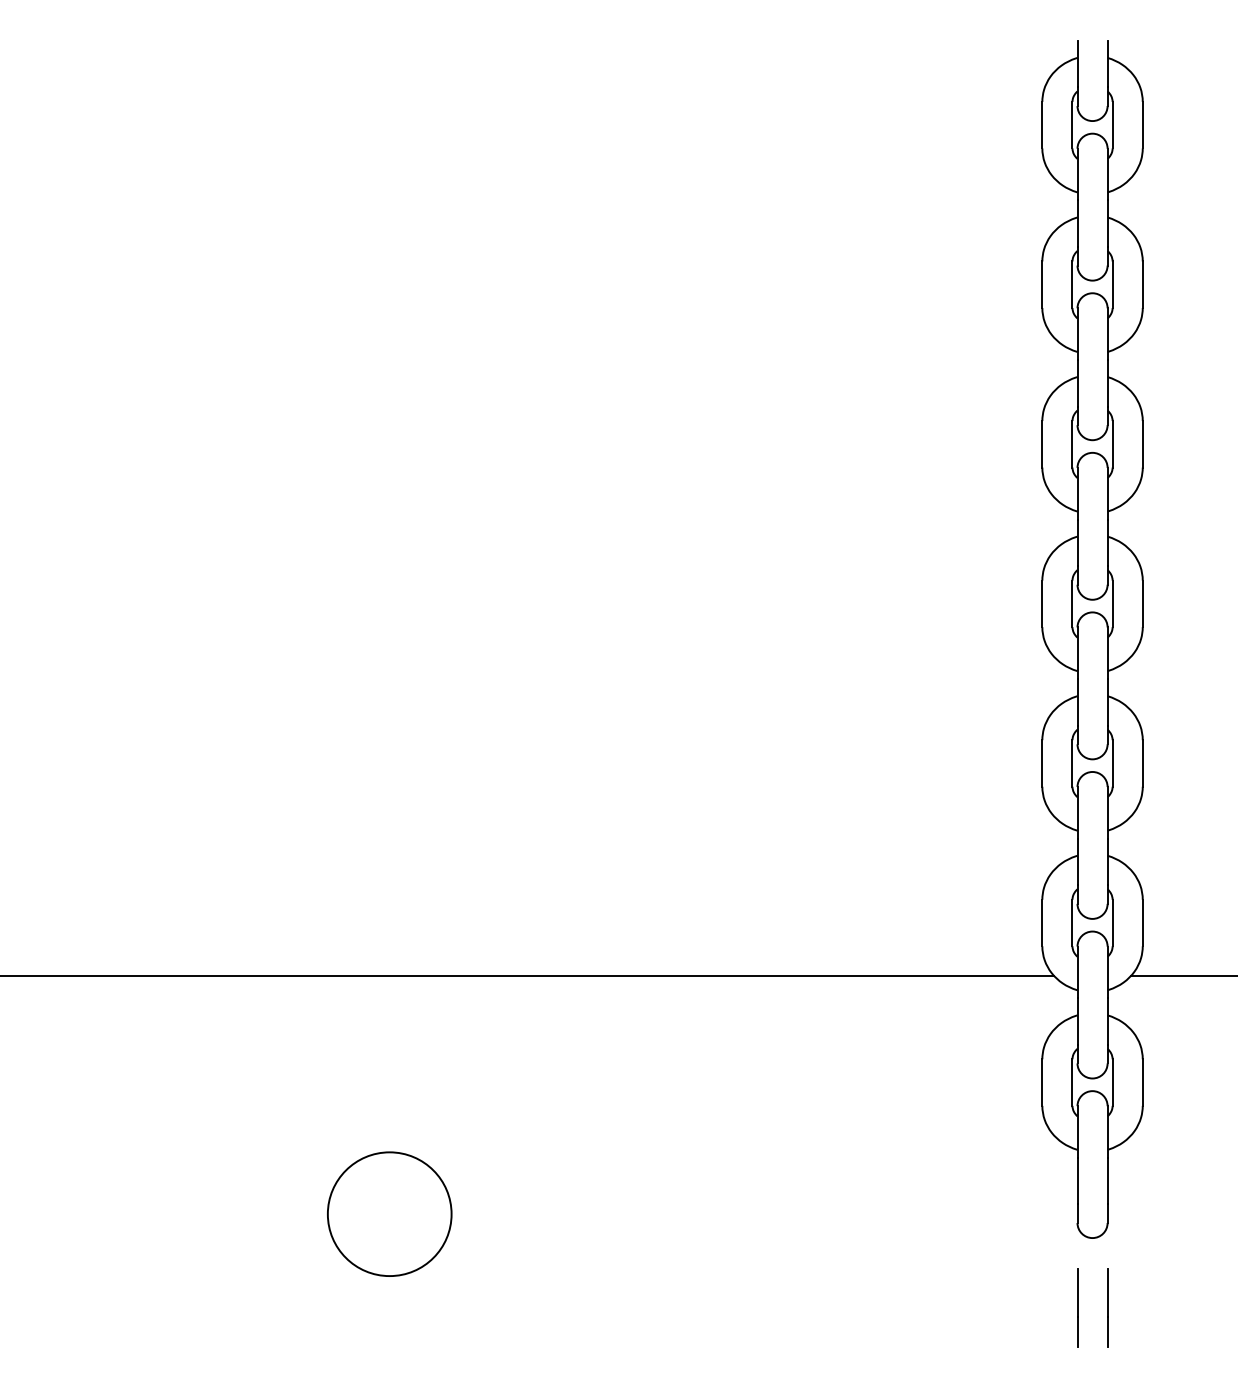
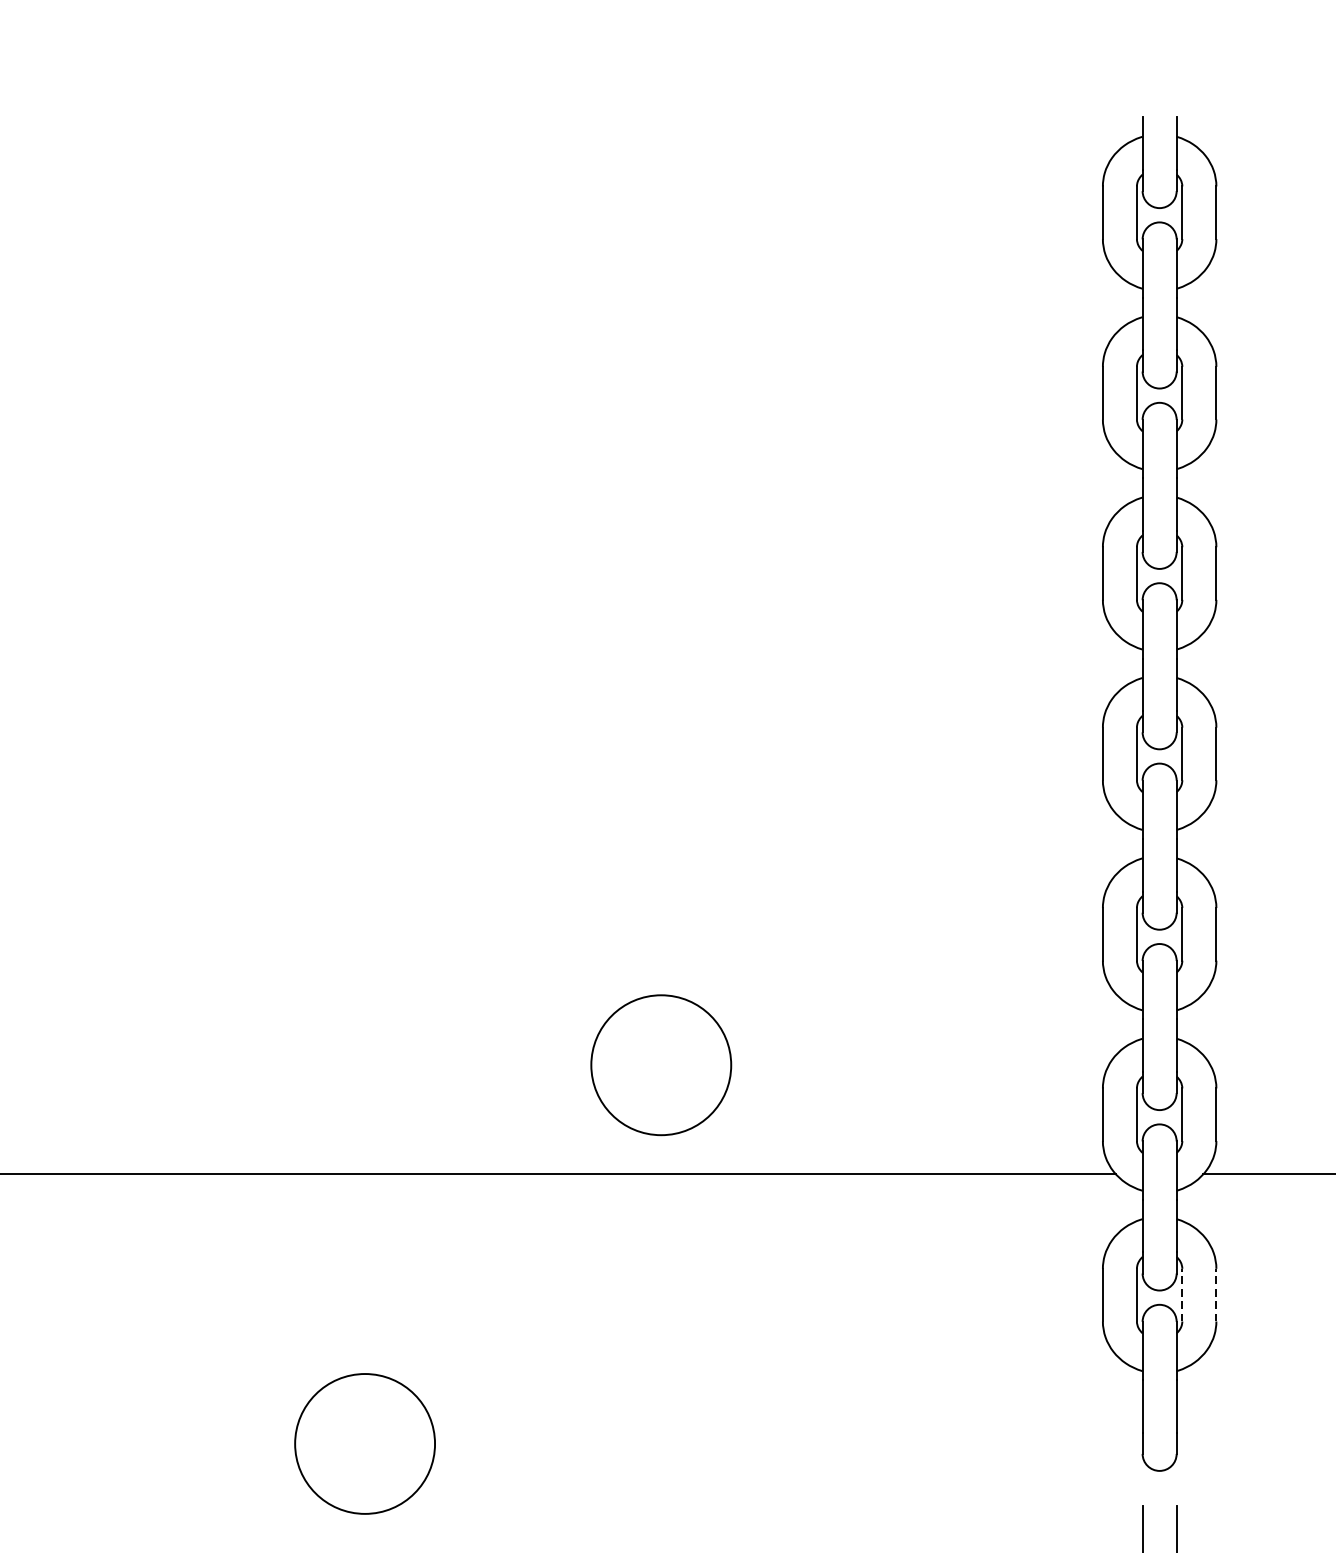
circle: (651, 878) -> (661, 1064), added
line: (1112, 1082) -> (1182, 1295), solid -> dashed
line: (1142, 1082) -> (1216, 1295), solid -> dashed

